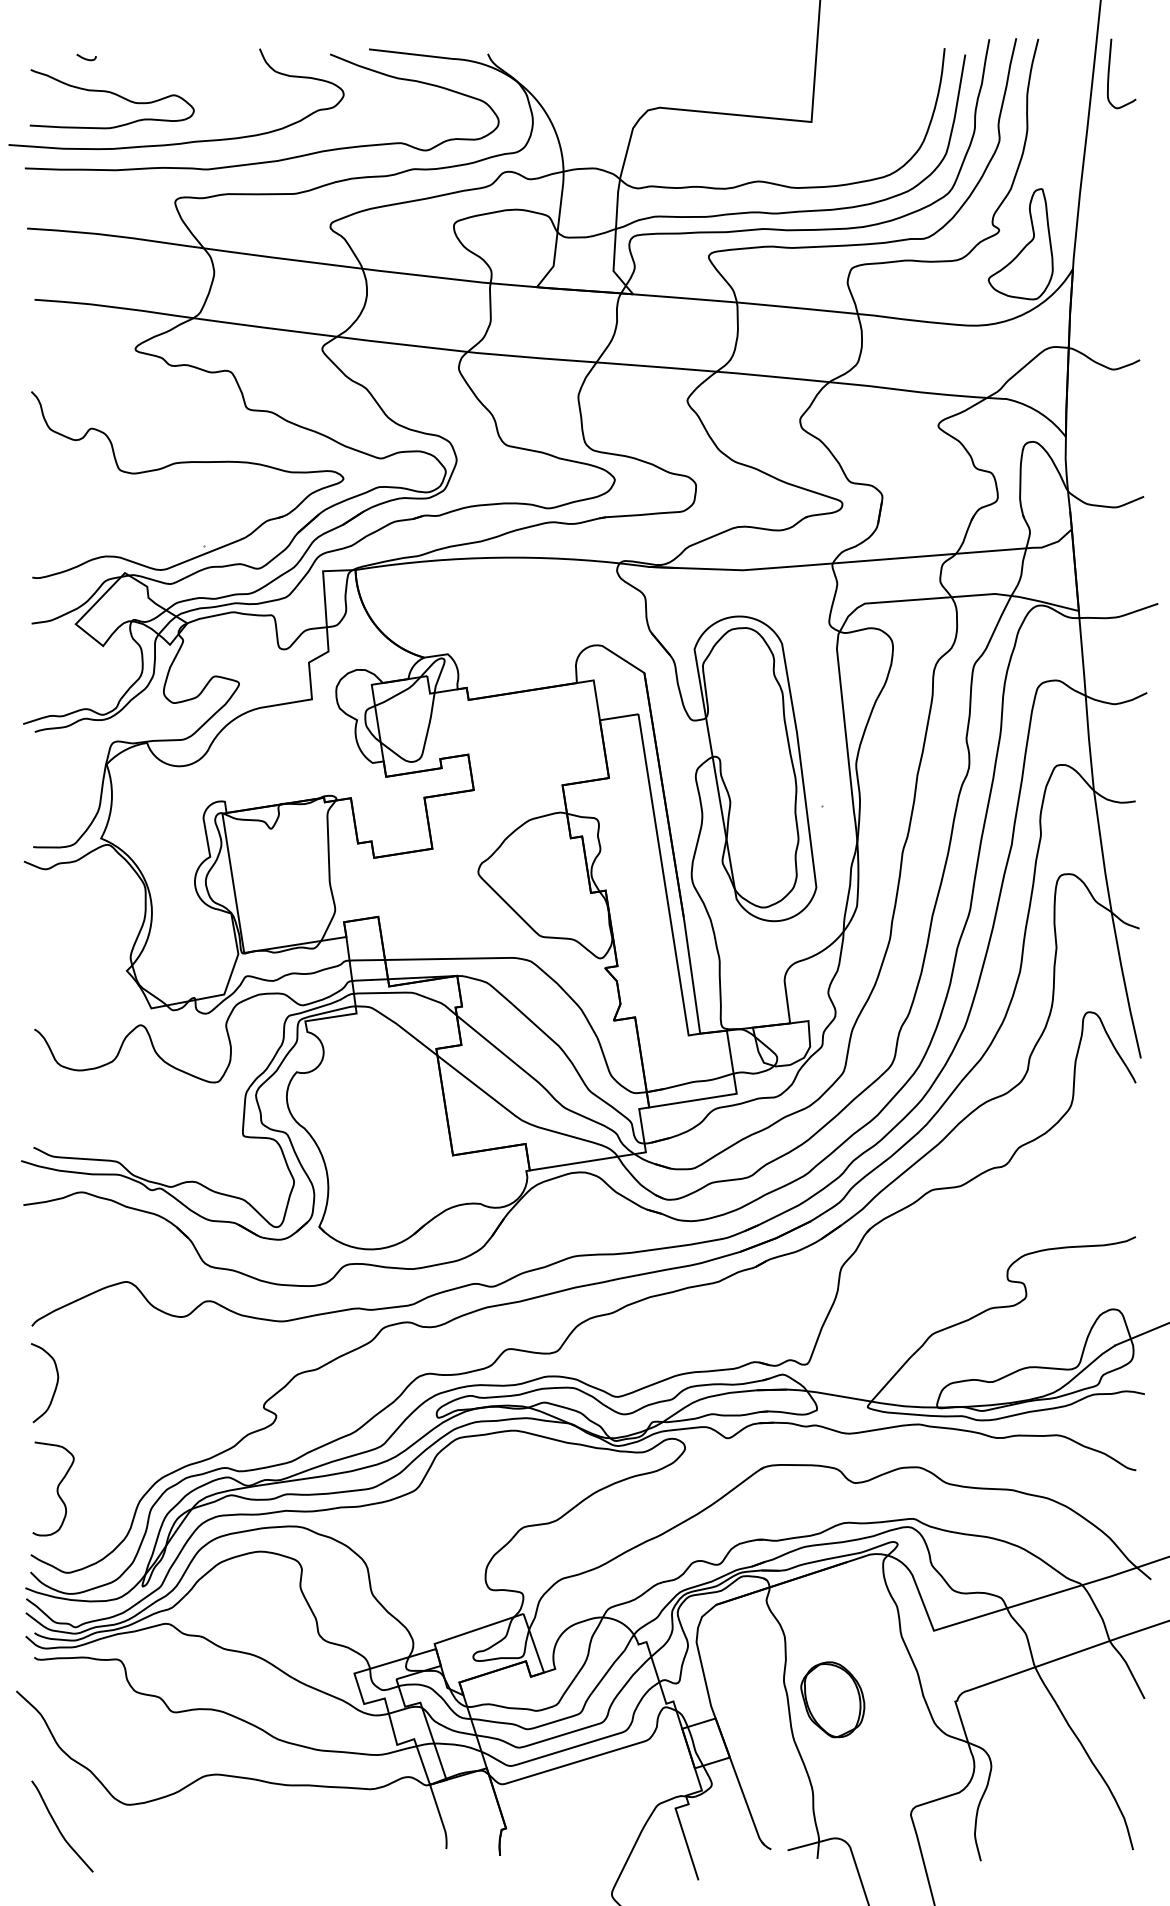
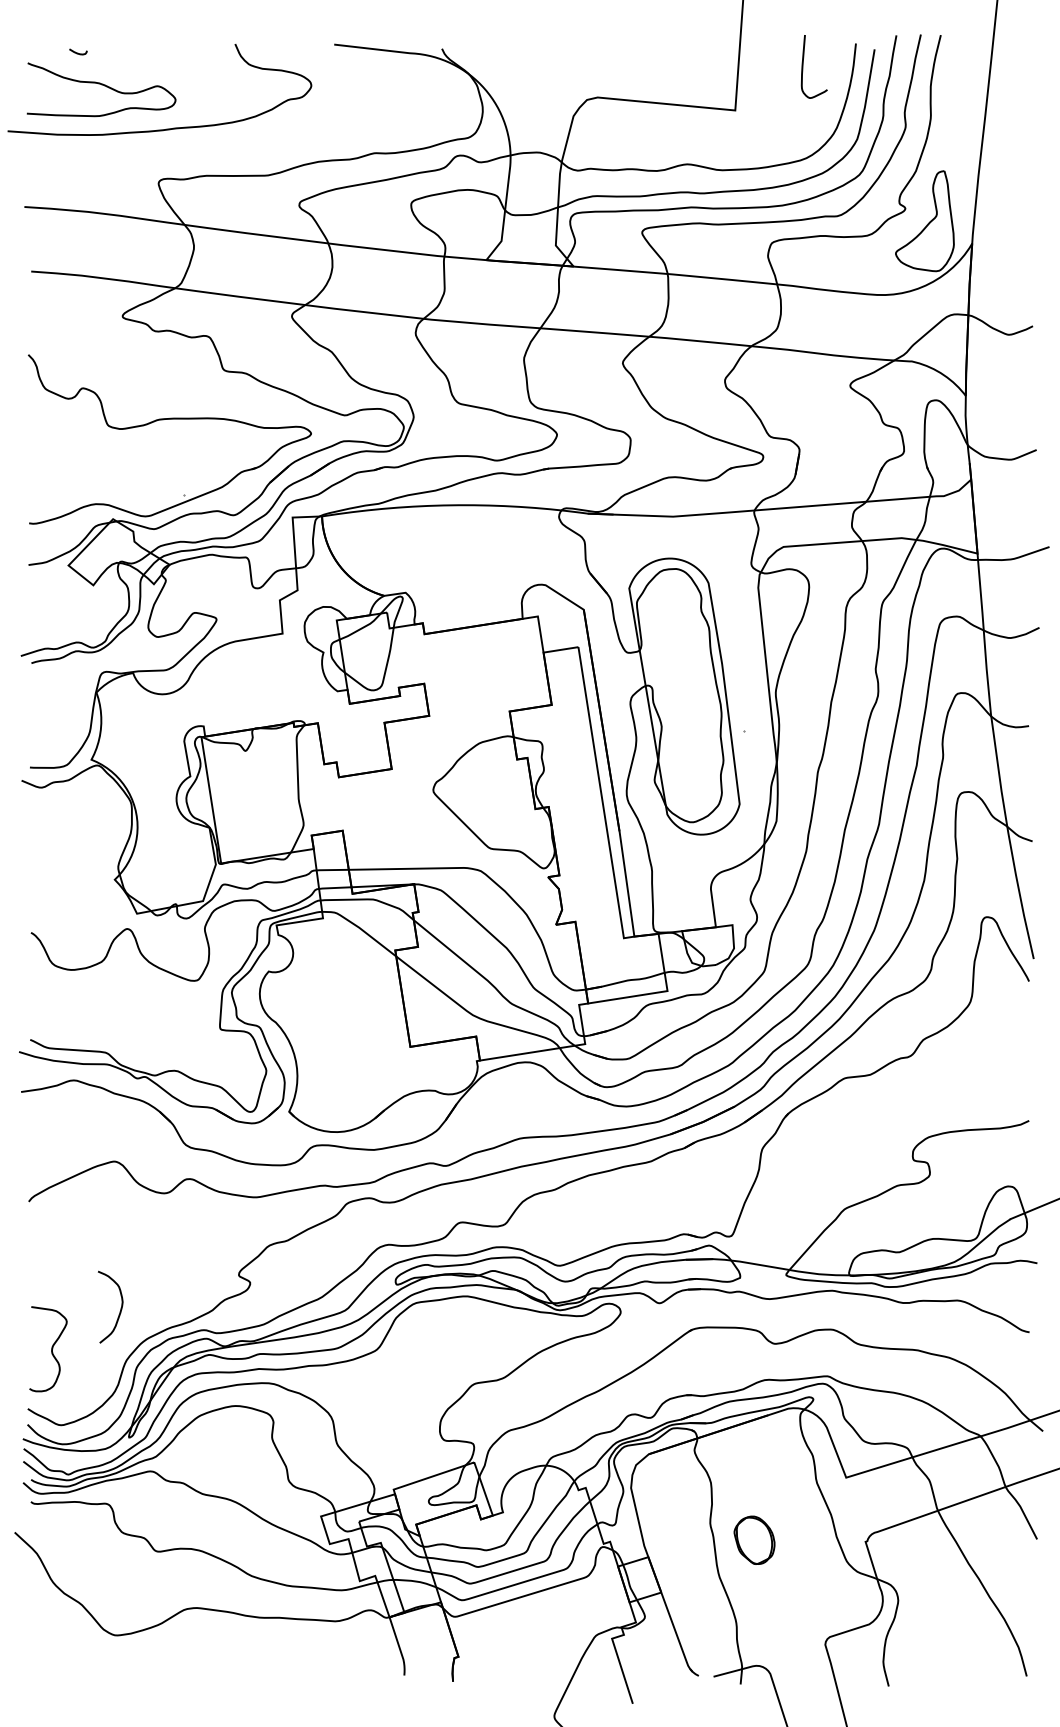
curve: (1109, 73) -> (803, 66), moved
curve: (268, 160) -> (243, 145), removed
curve: (55, 1383) -> (120, 1307), moved
part: (832, 1700) -> (754, 1540), size x0.7
curve: (59, 1828) -> (53, 1656), removed

